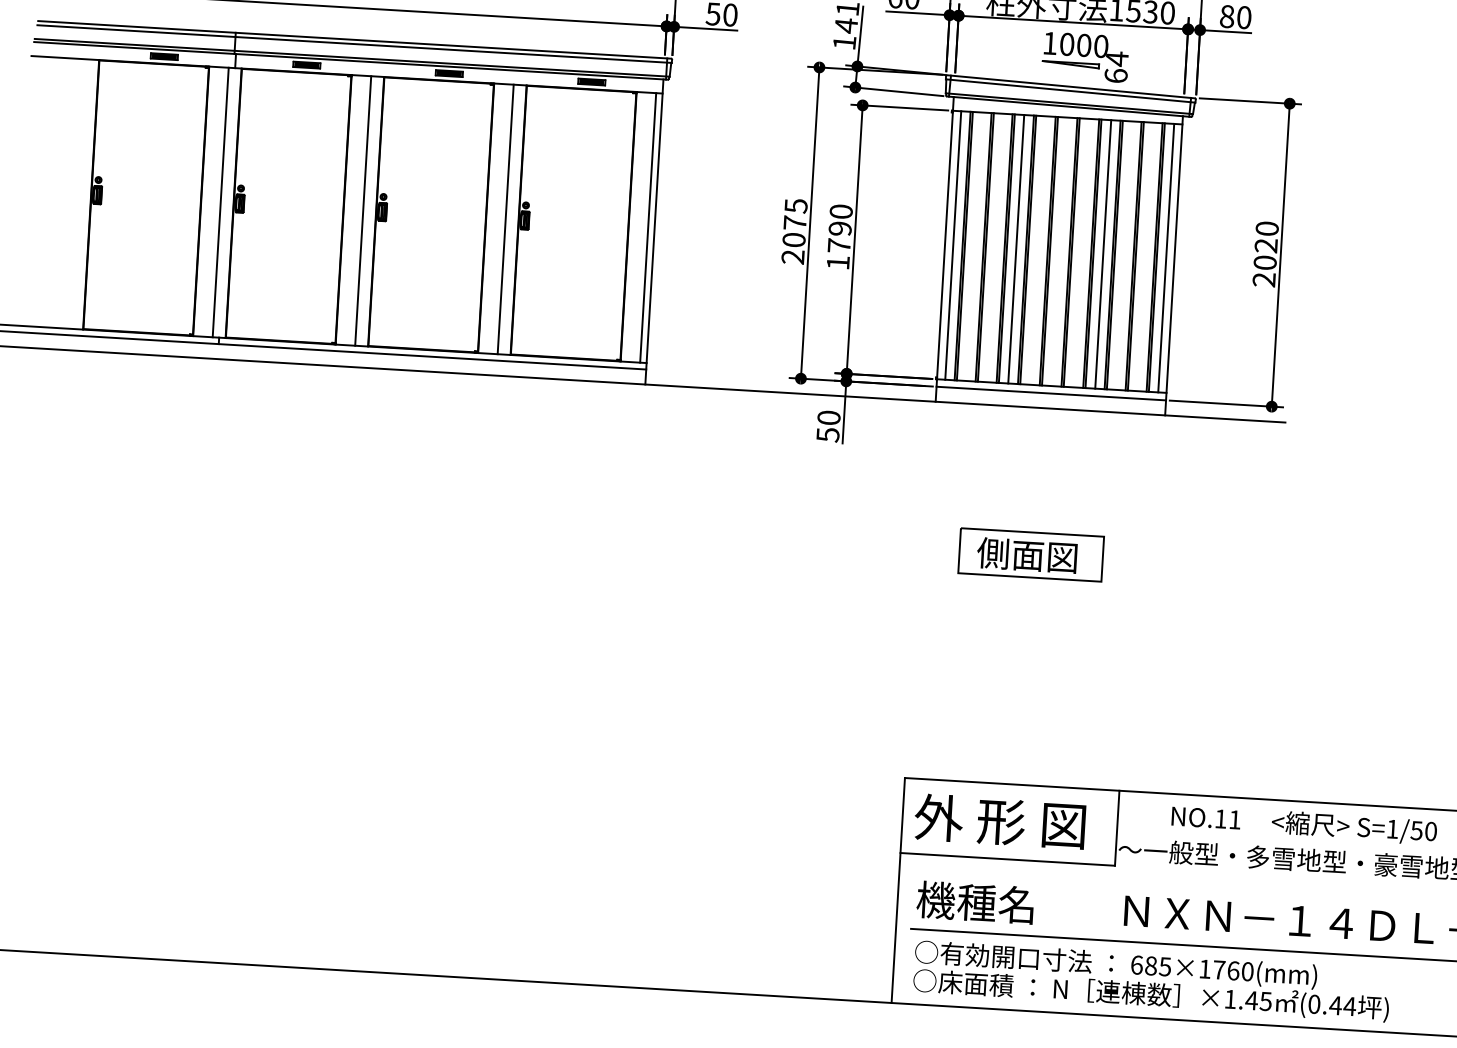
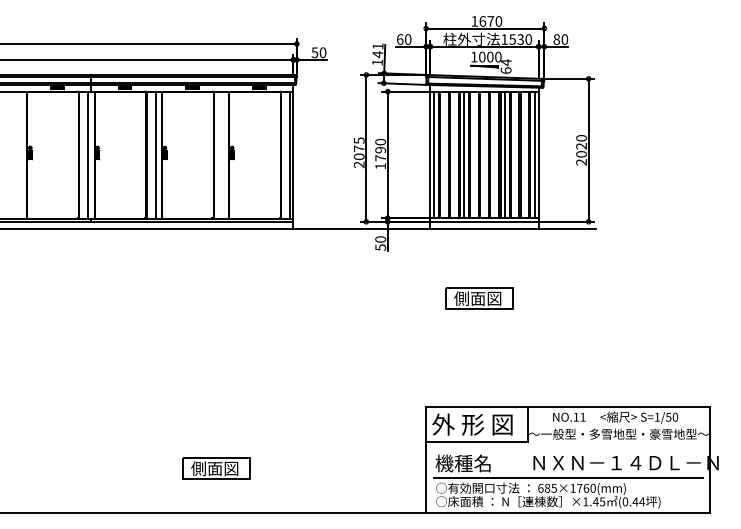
line: (504, 217) -> (222, 154), removed
part: (452, 882) -> (216, 468), added

